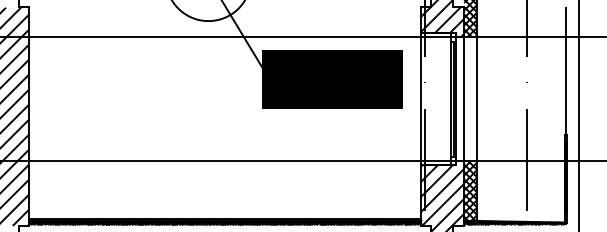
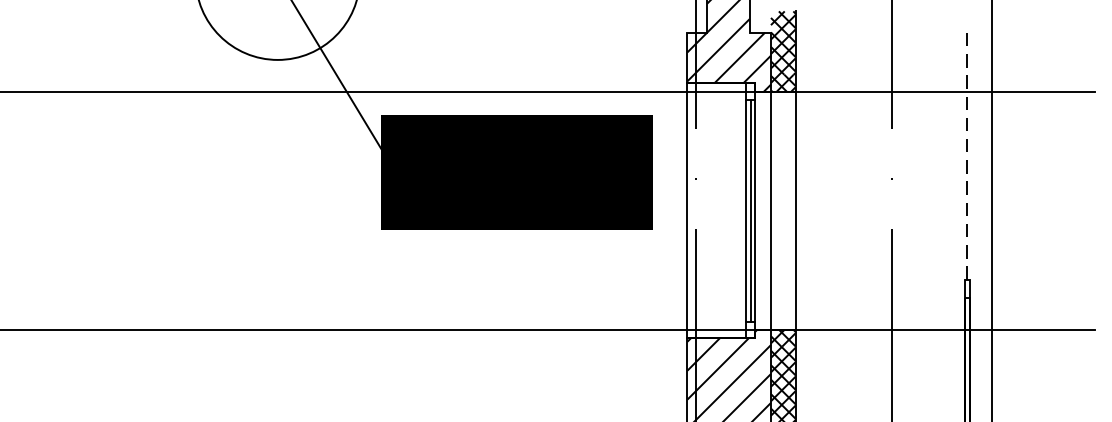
line: (565, 70) -> (966, 155), solid -> dashed

